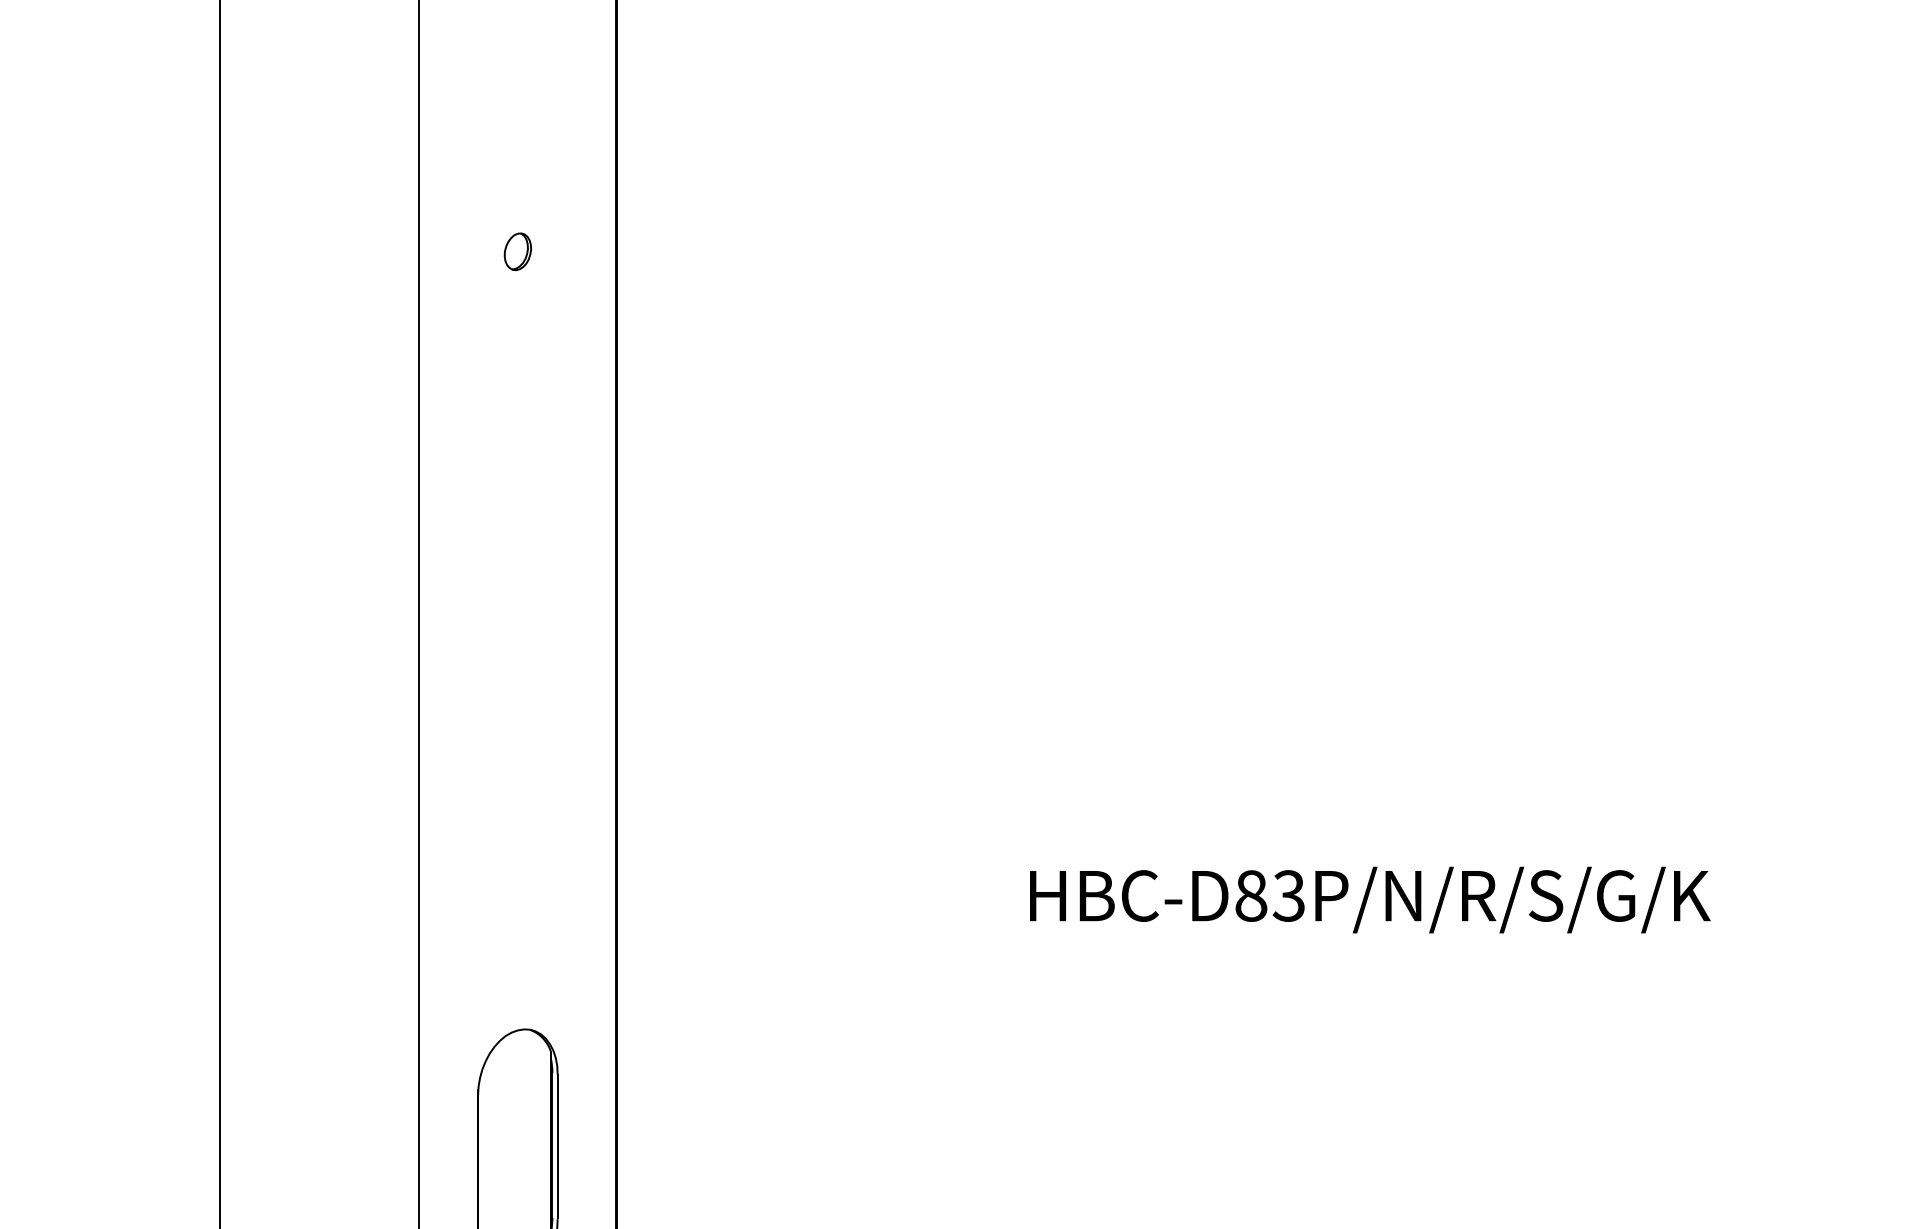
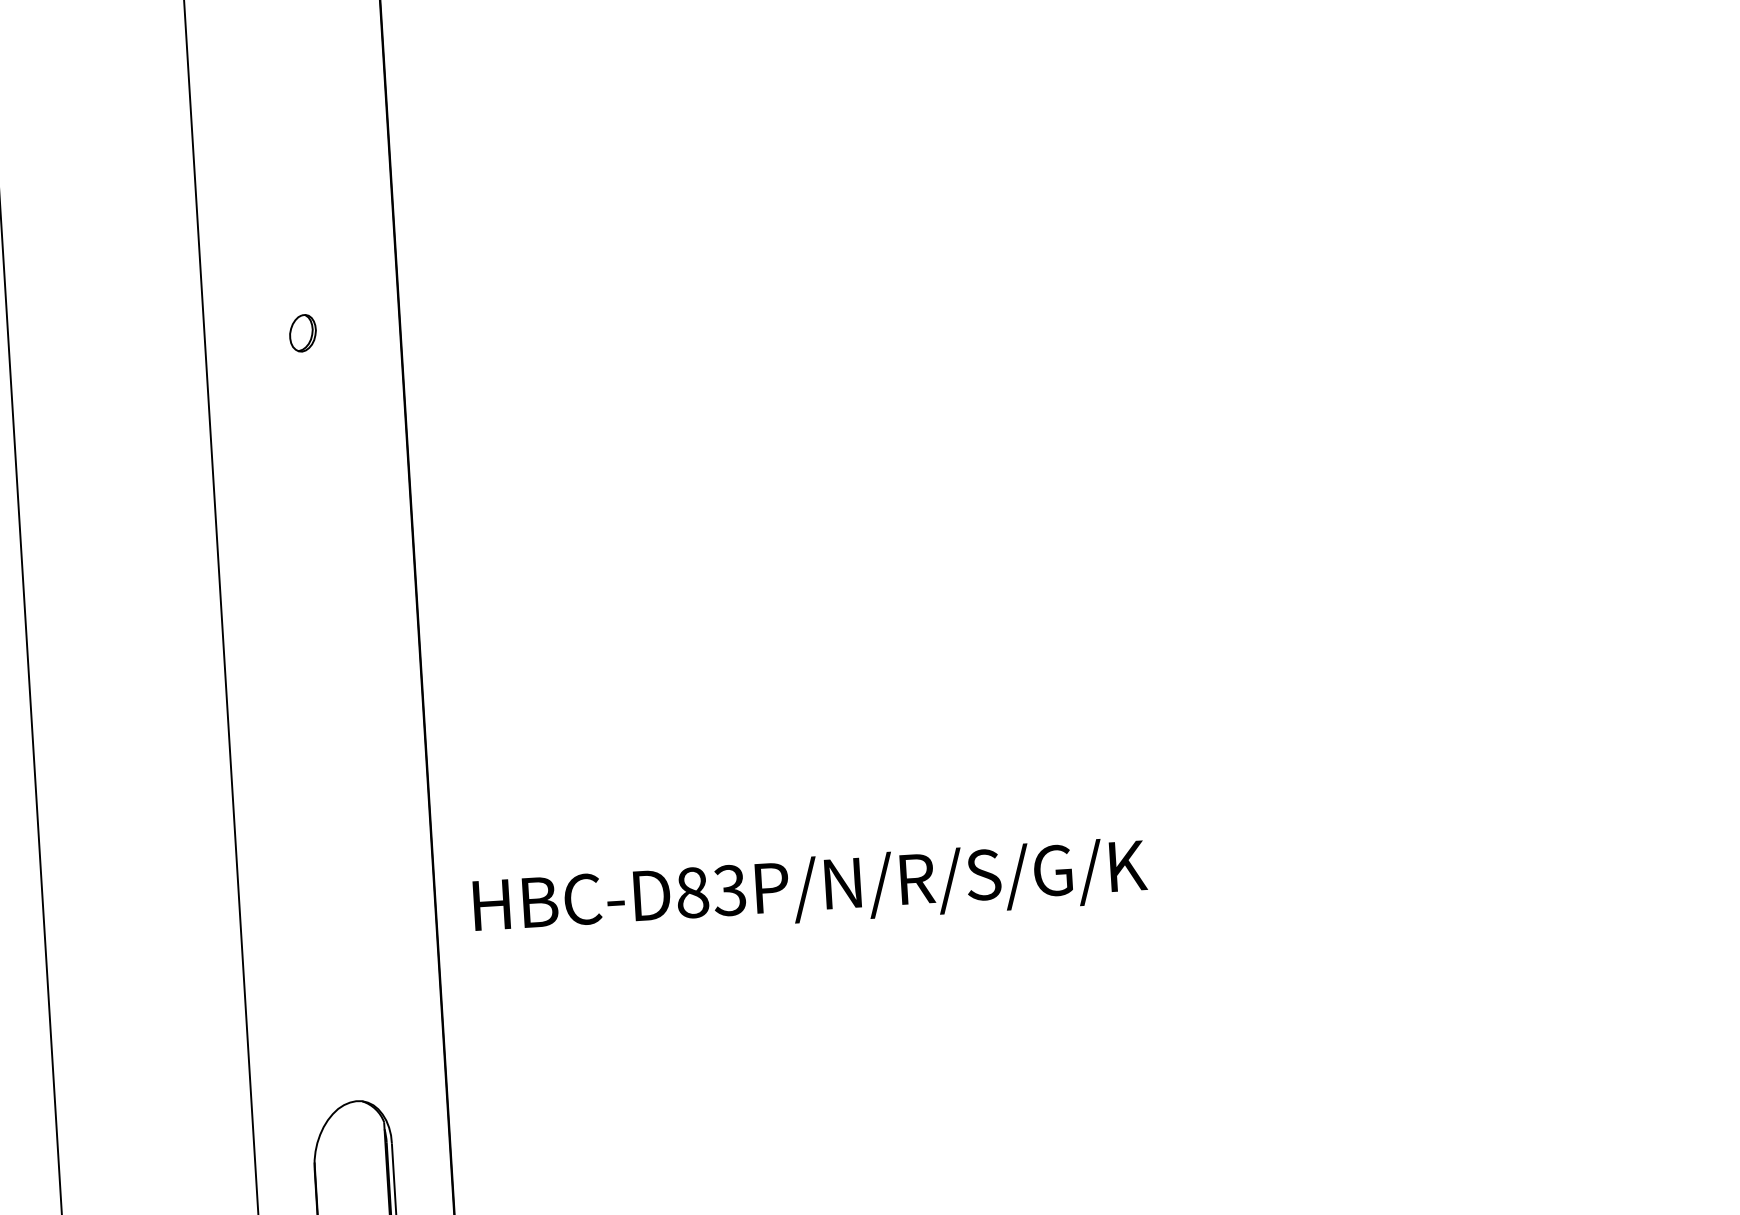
text: (1370, 899) -> (810, 889), moved

